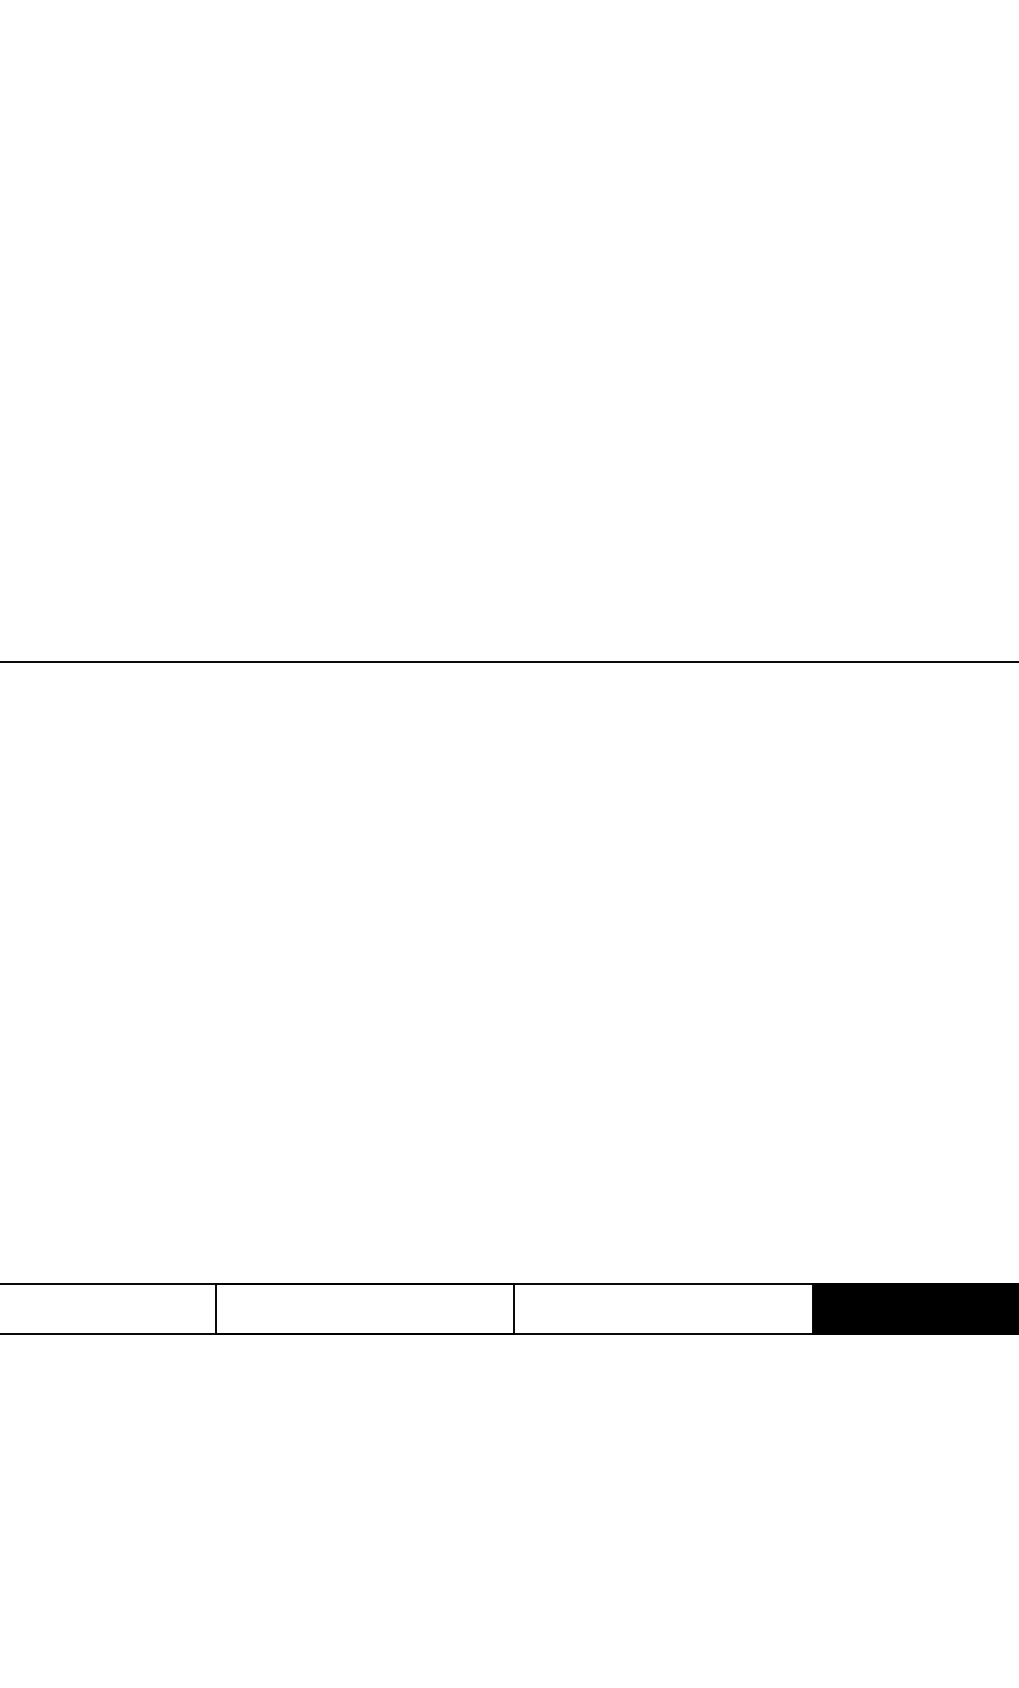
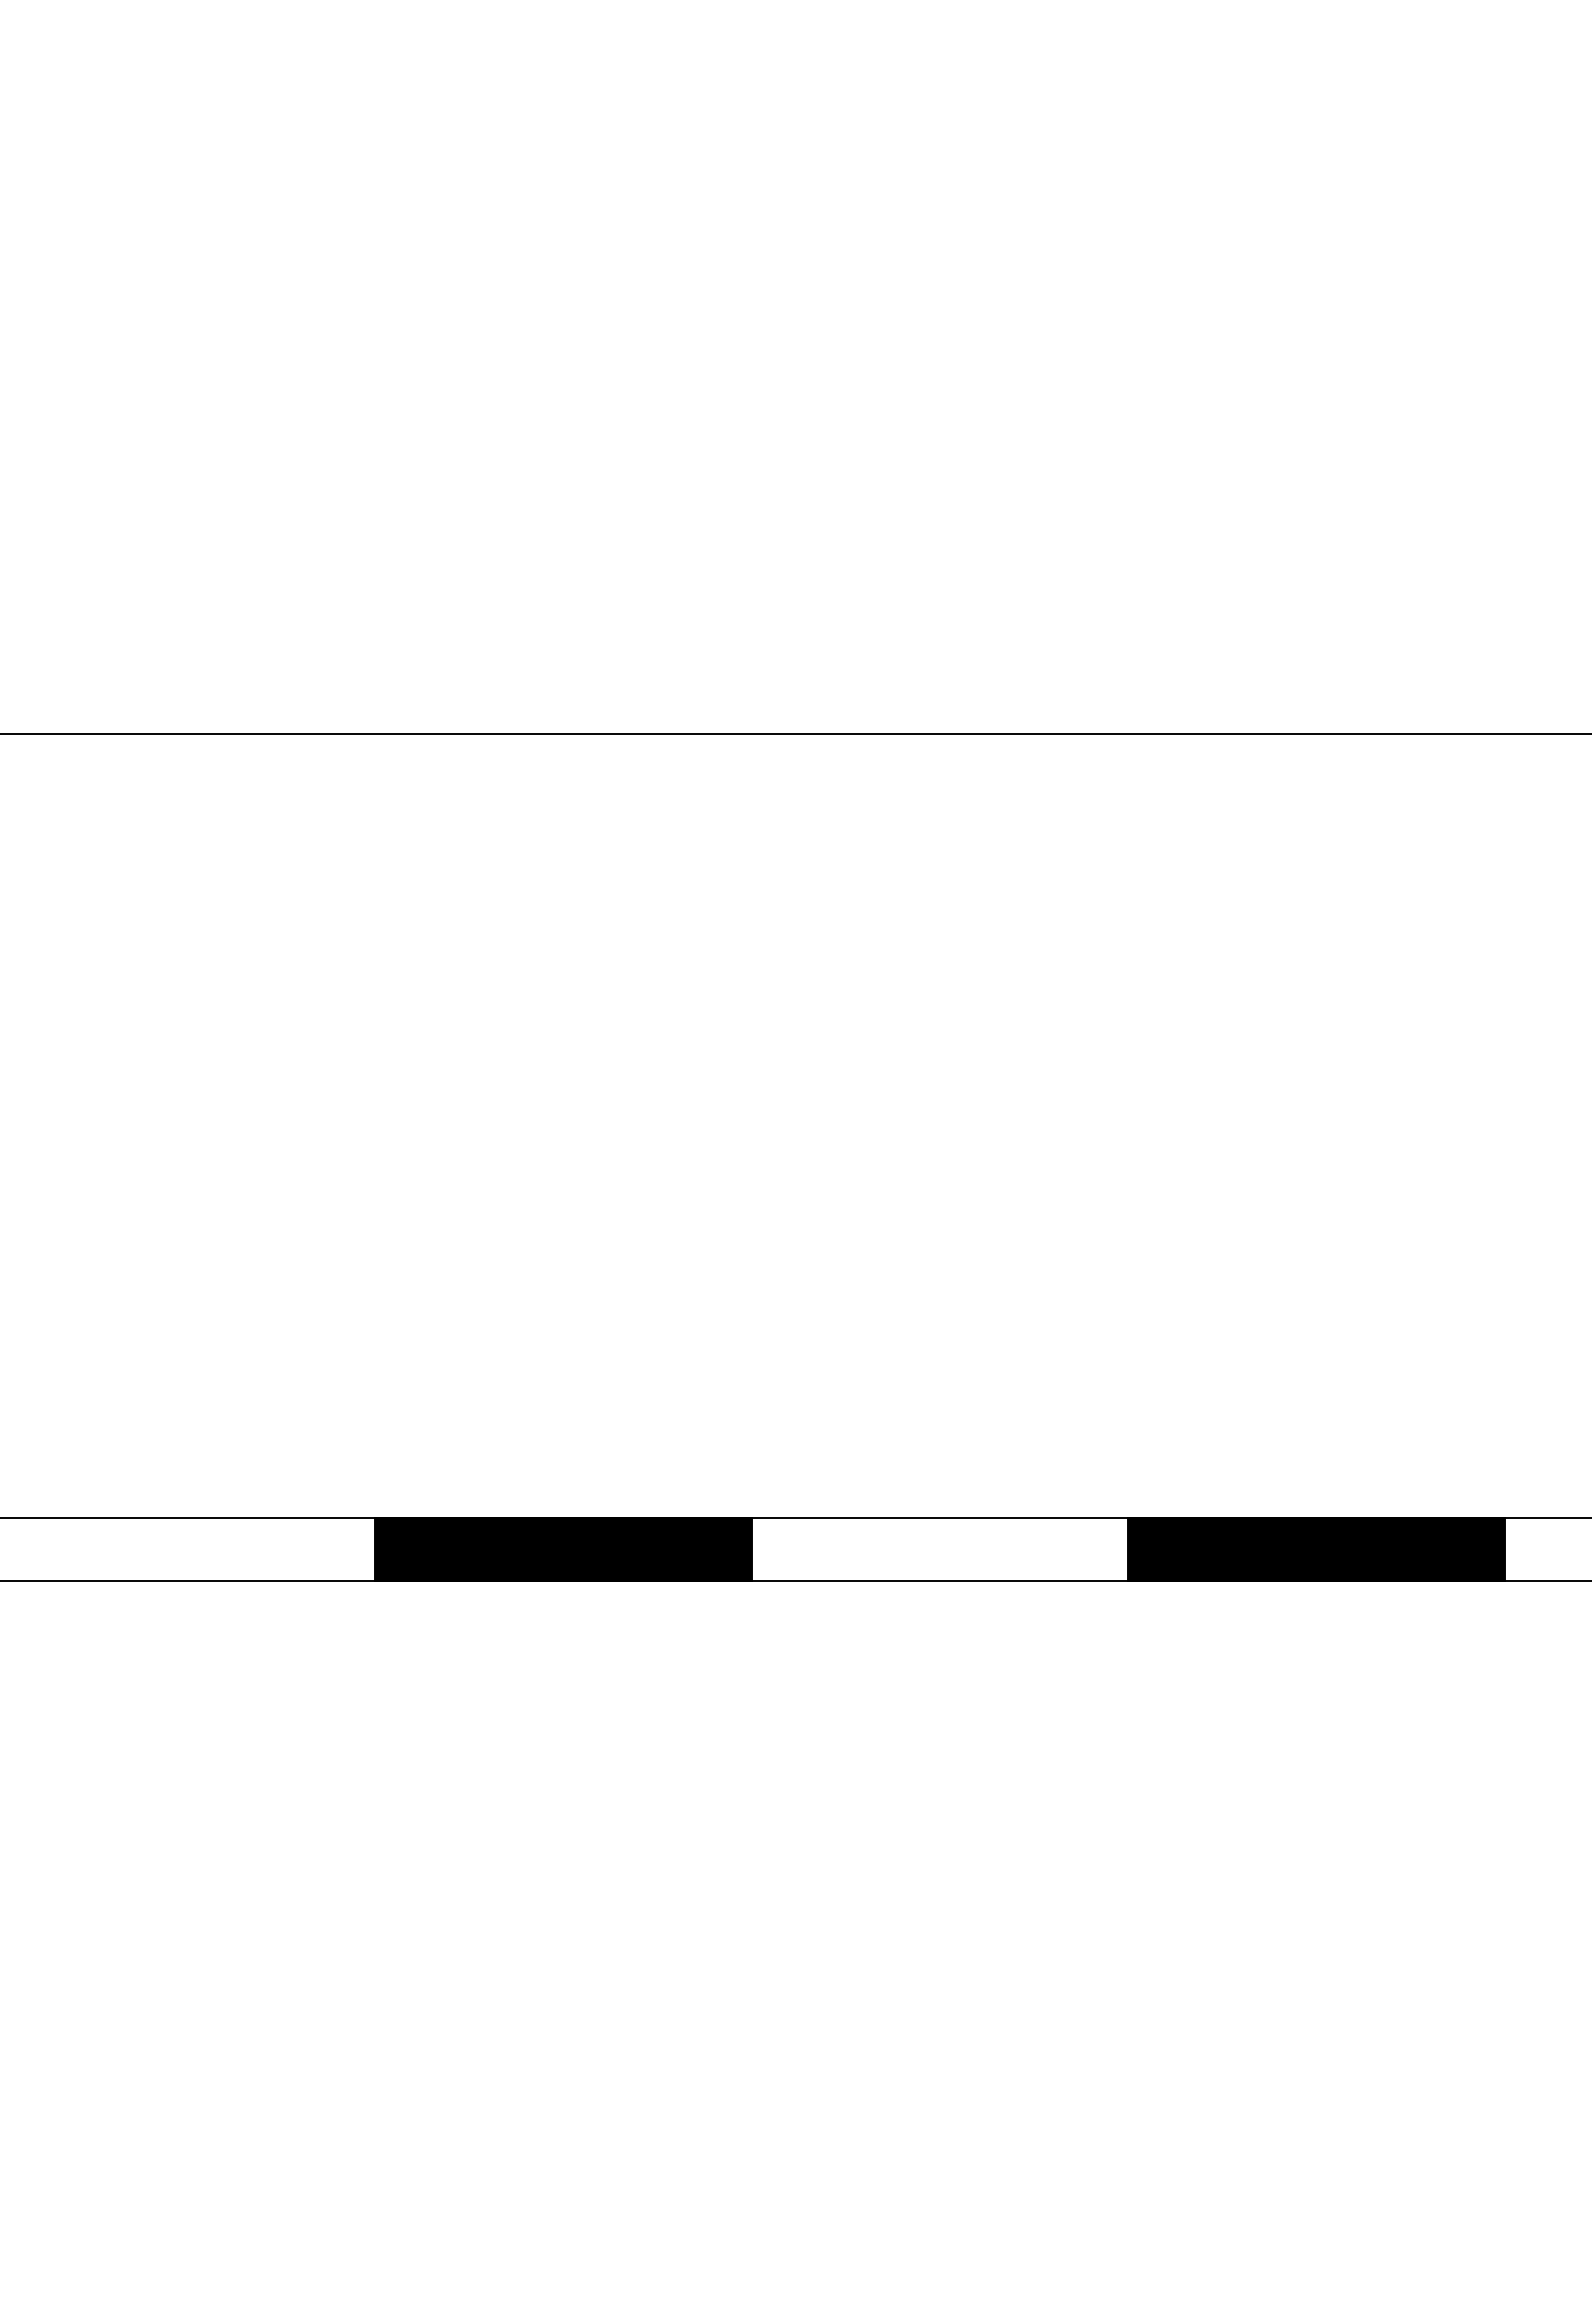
fill: (365, 1308) -> (563, 1549), added

